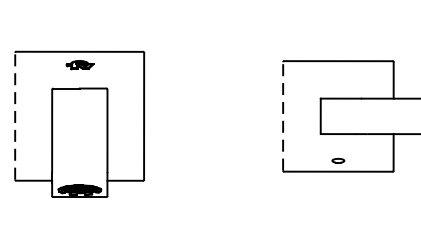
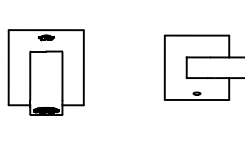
line: (14, 115) -> (8, 67), dashed -> solid
line: (282, 115) -> (164, 67), dashed -> solid

